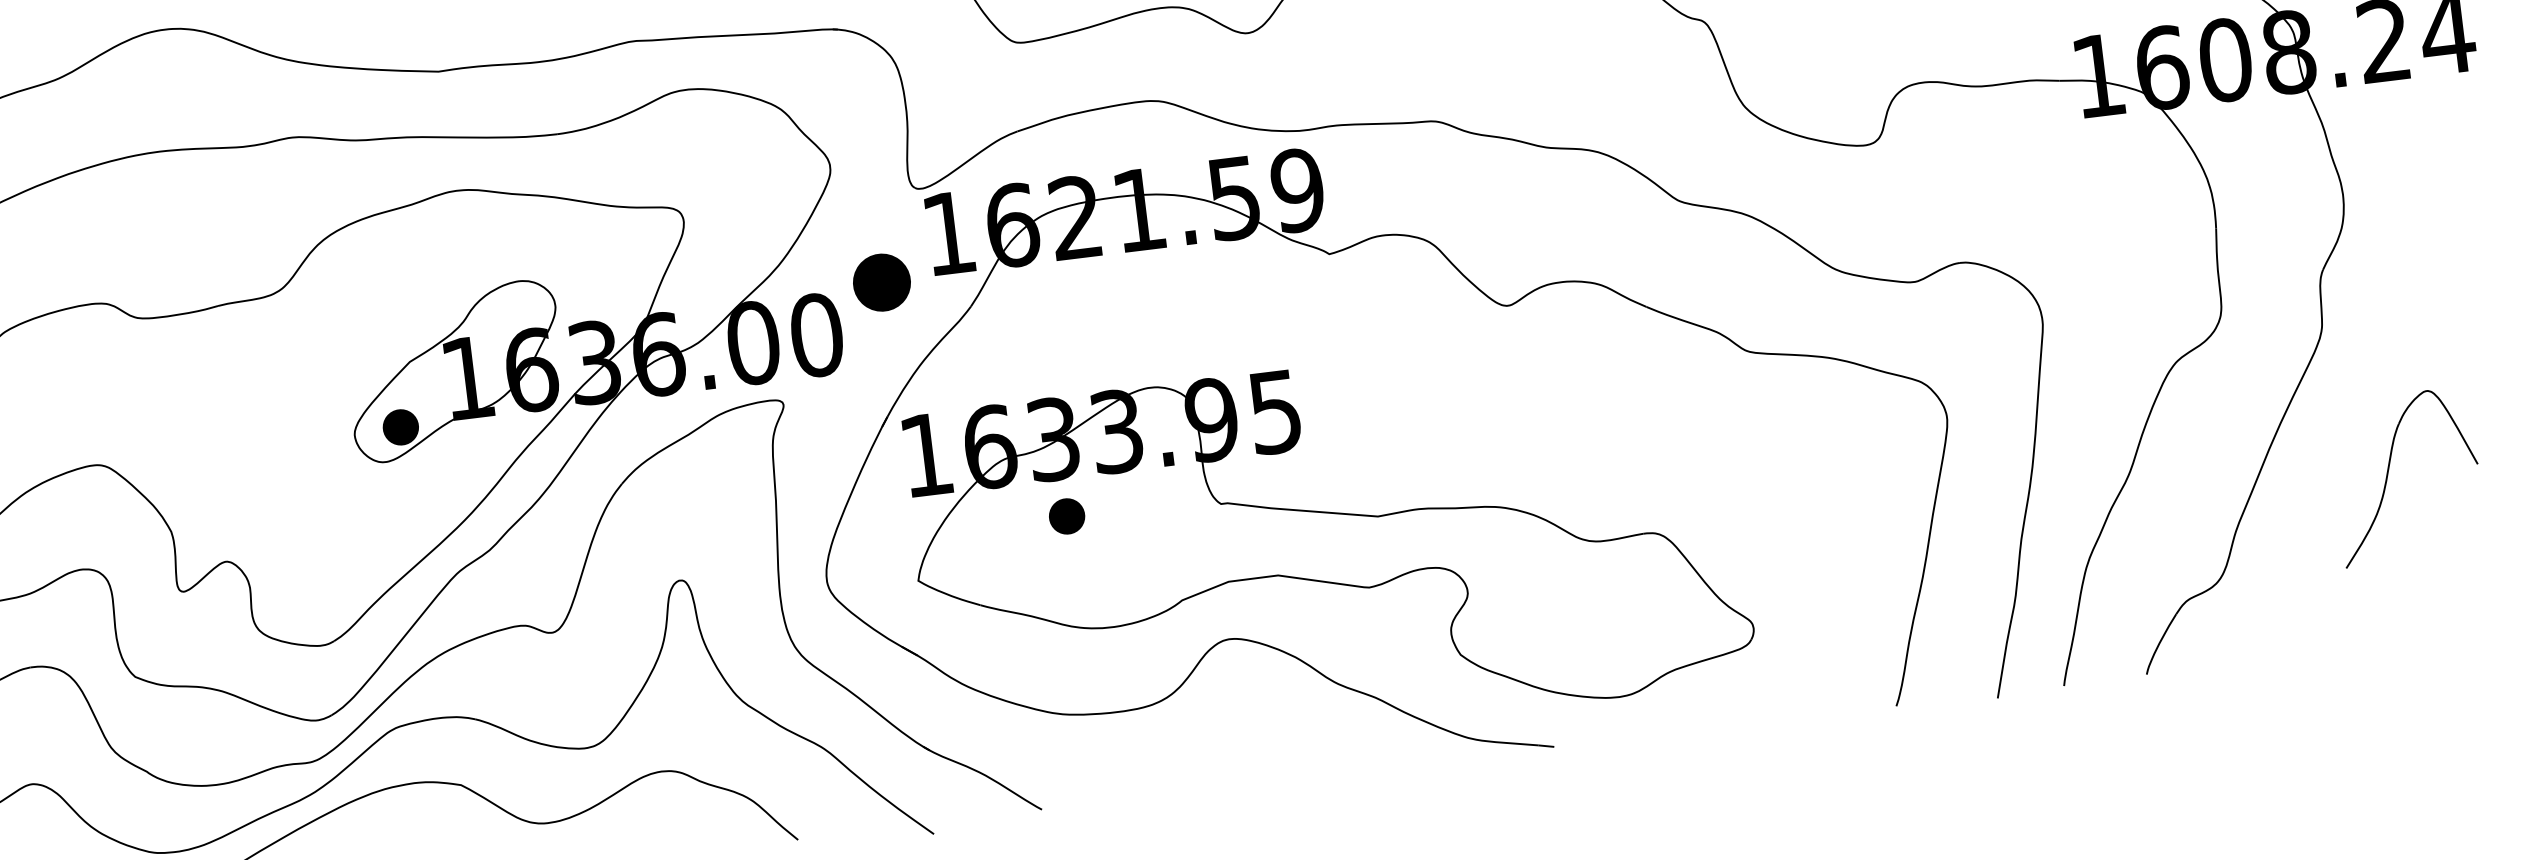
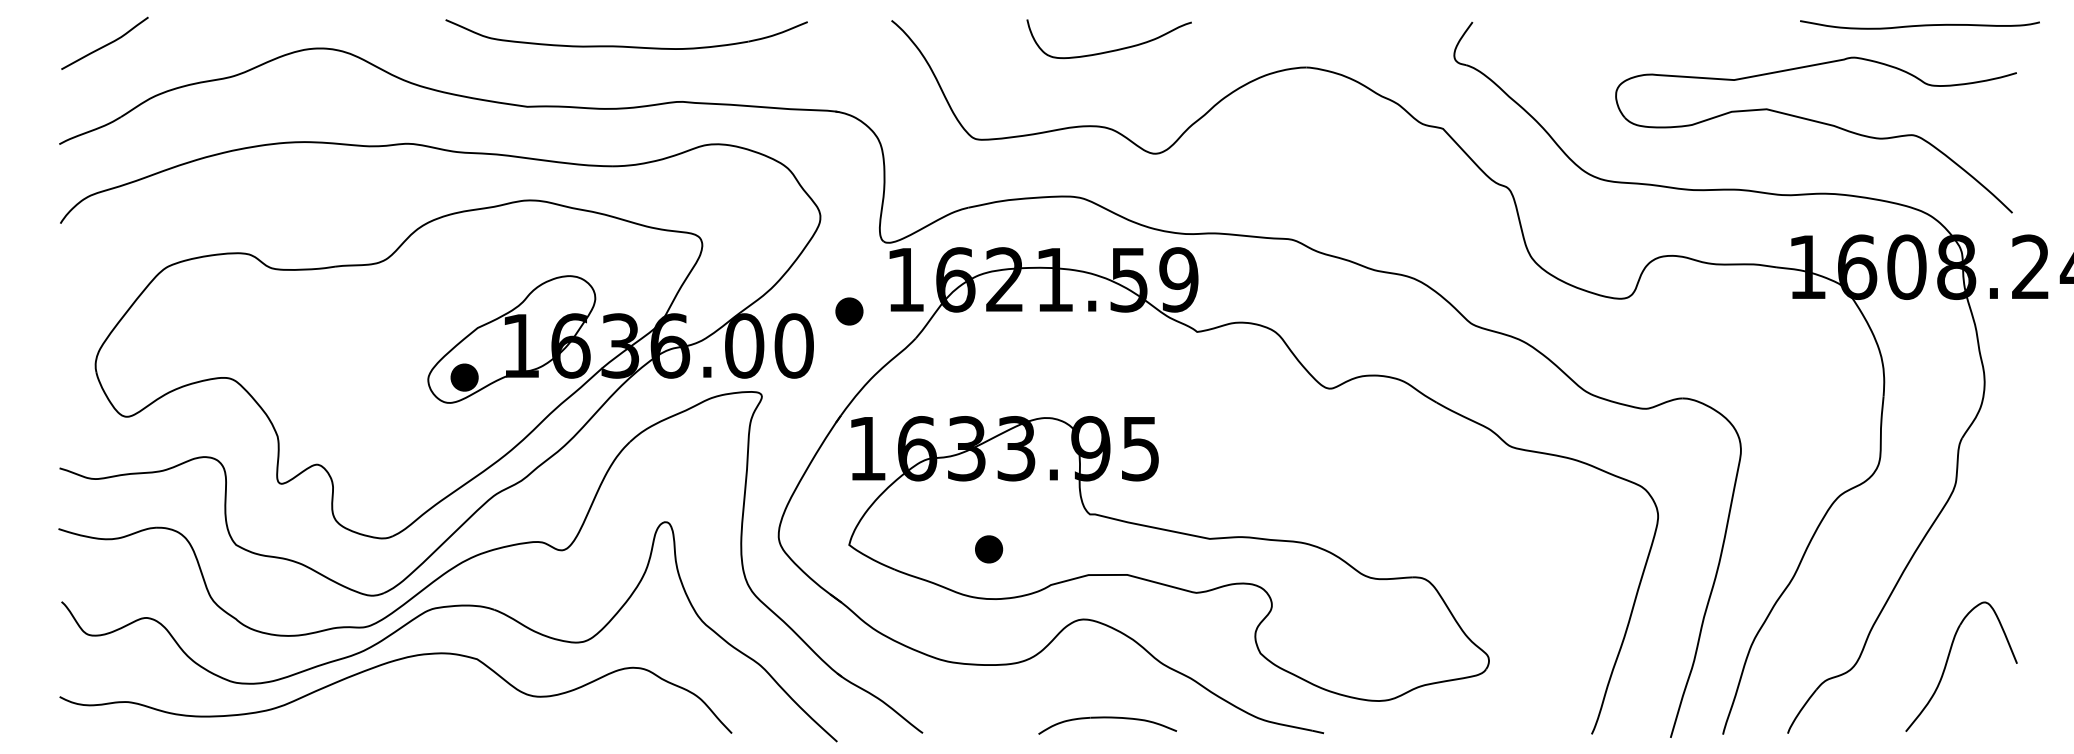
part: (882, 282) -> (849, 311), size x0.62
part: (2389, 470) -> (1948, 660), moved
part: (1067, 516) -> (989, 549), moved
part: (1275, 761) -> (1107, 718), added

